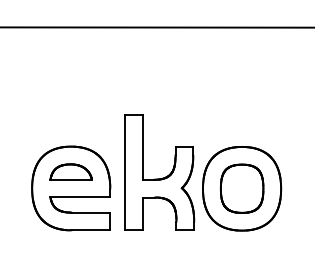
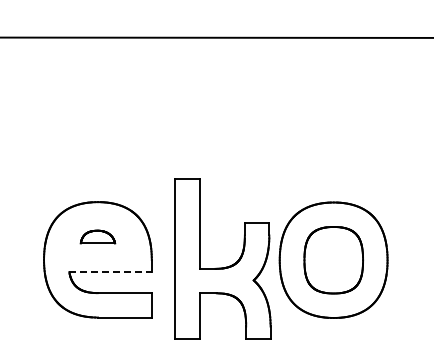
part: (70, 171) -> (97, 236), size x0.6
part: (162, 178) -> (226, 266), moved
line: (81, 197) -> (111, 272), solid -> dashed

